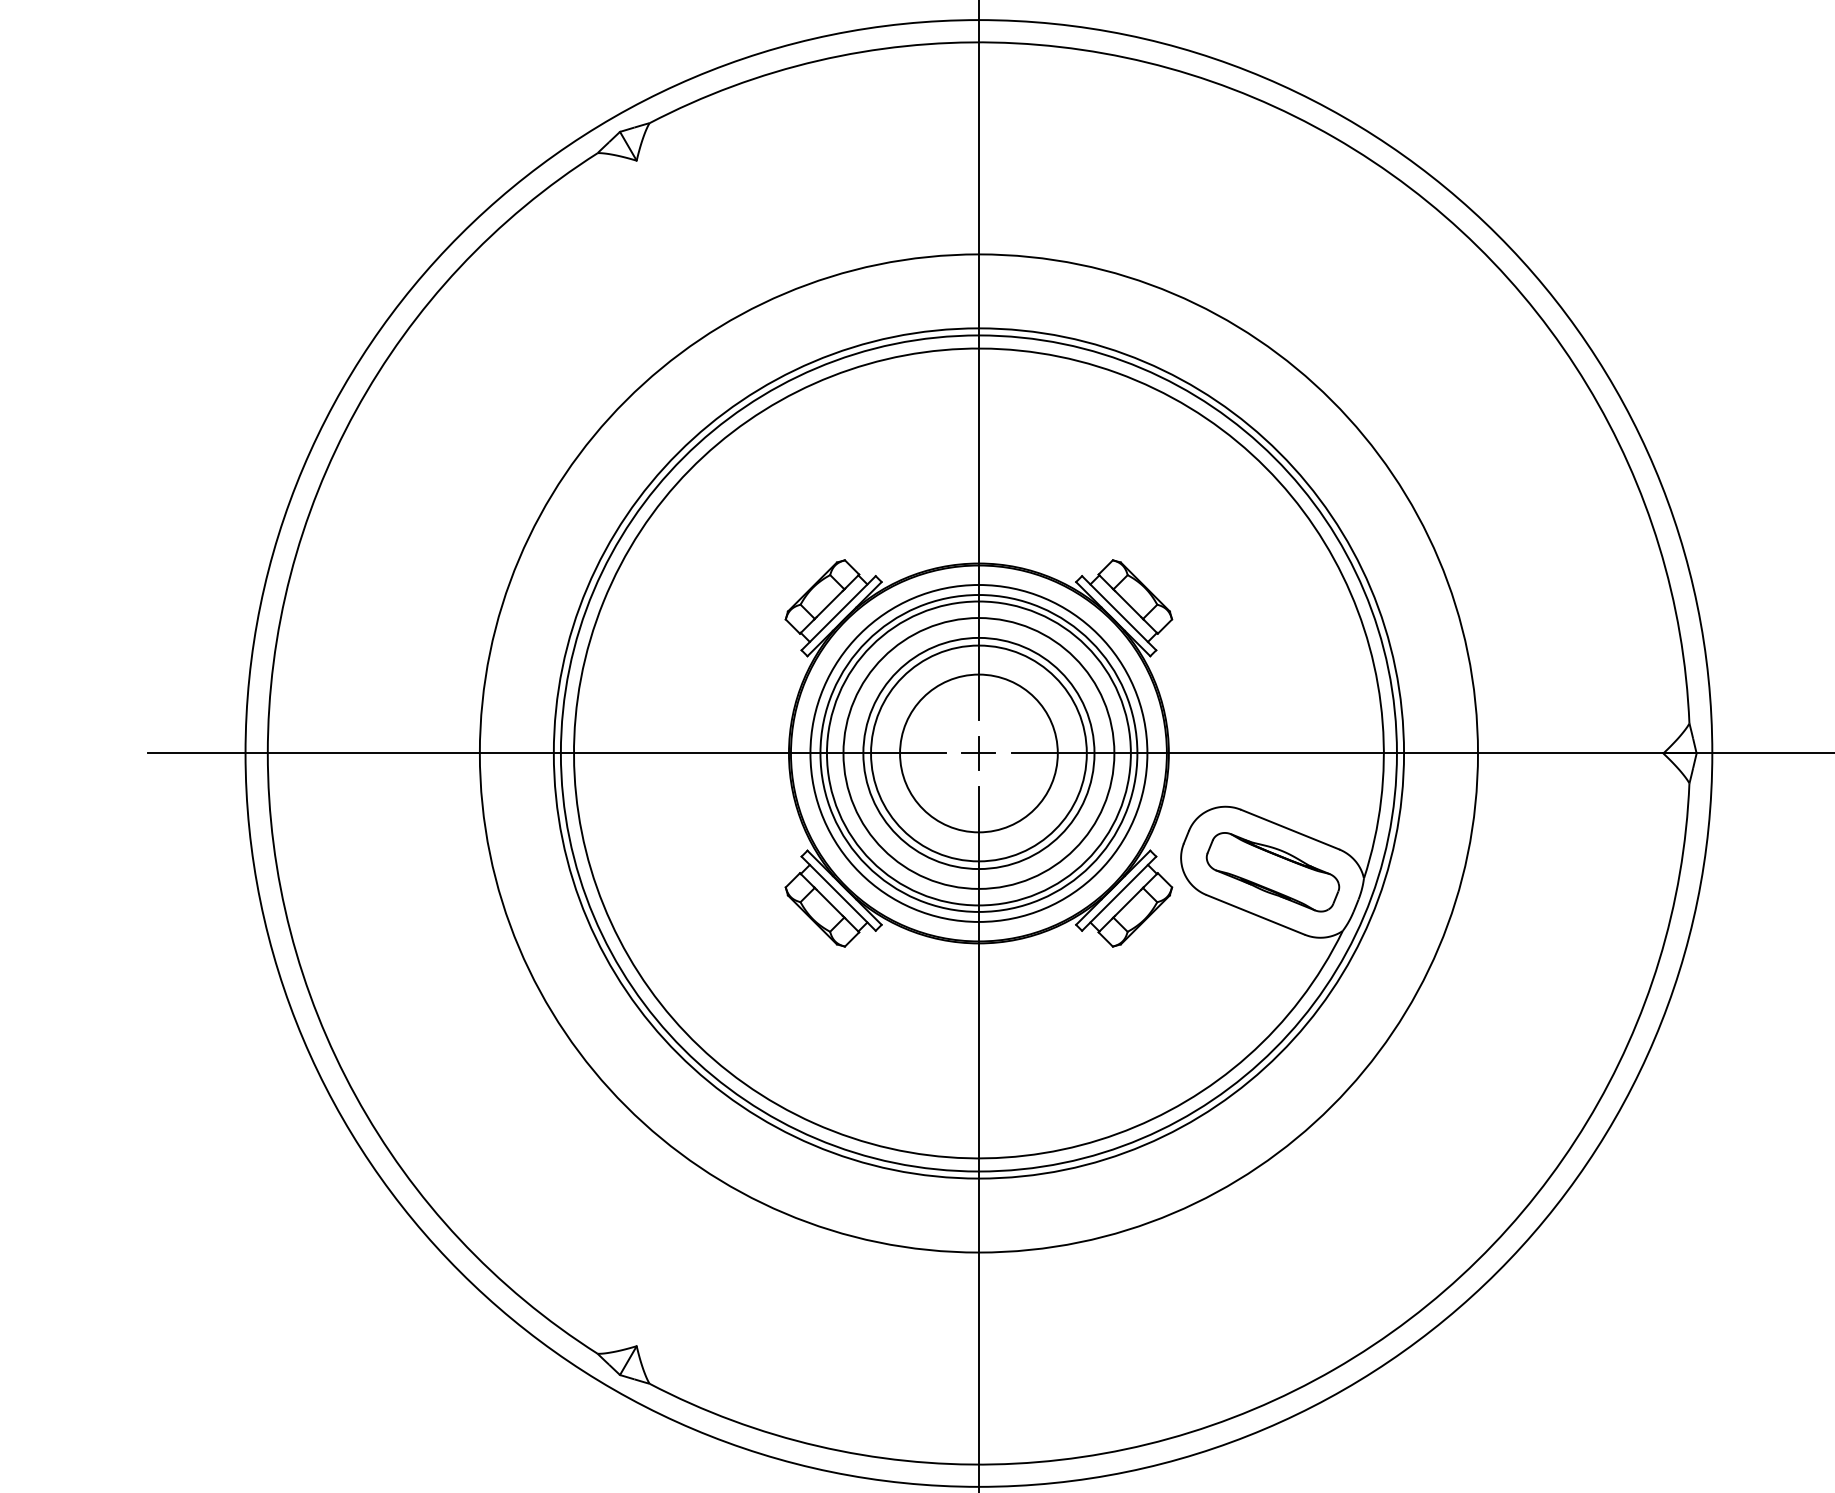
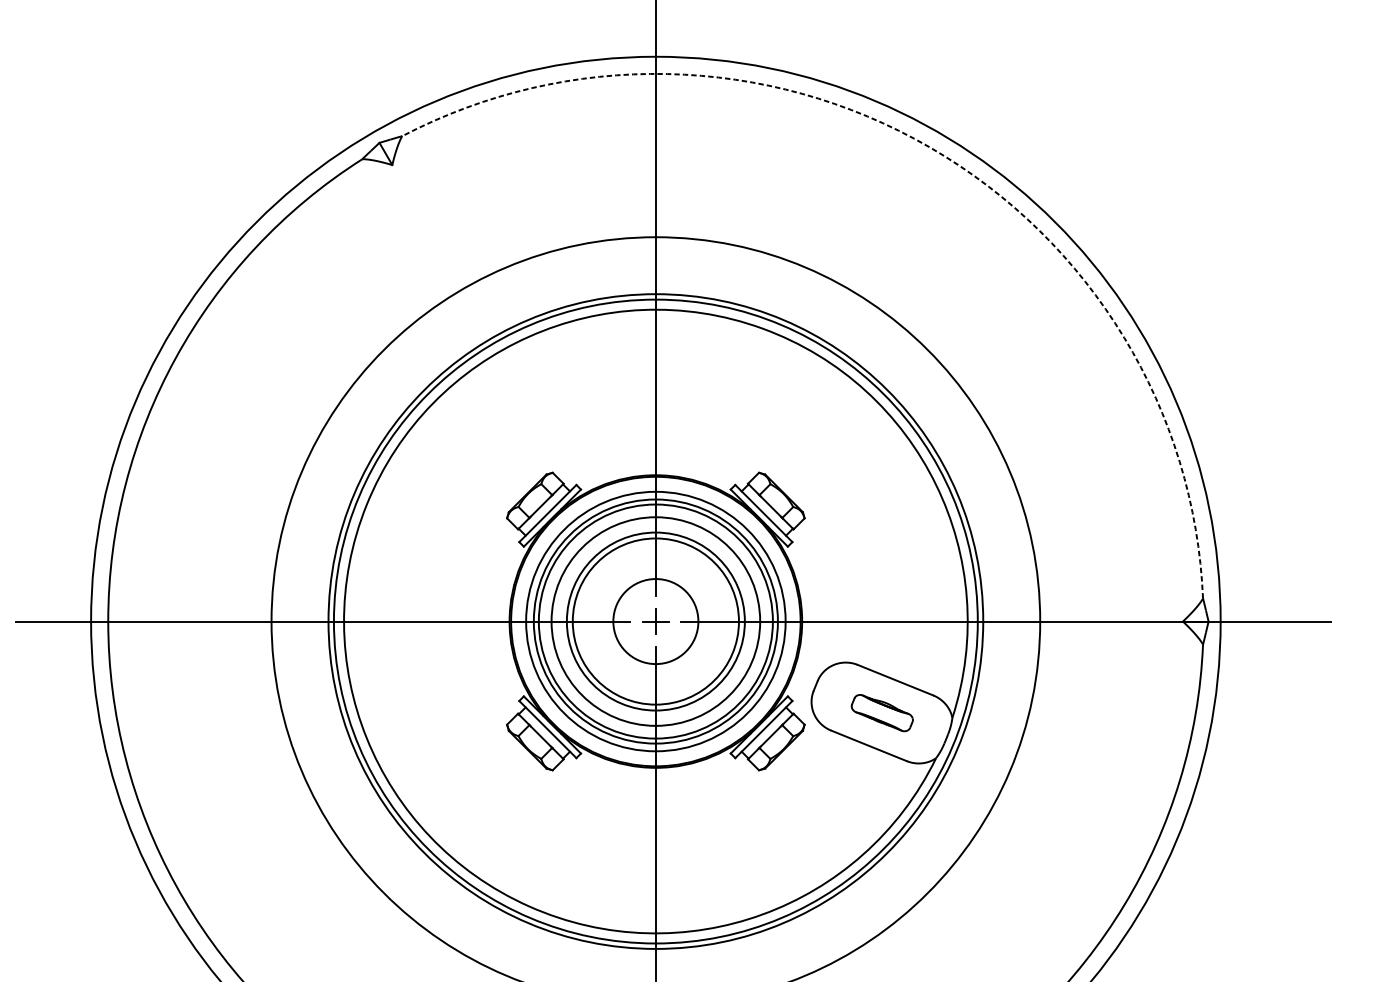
arc: (1334, 137) -> (929, 147), solid -> dashed
circle: (978, 753) -> (655, 621), size x0.7
part: (1272, 872) -> (881, 713), size x0.6

